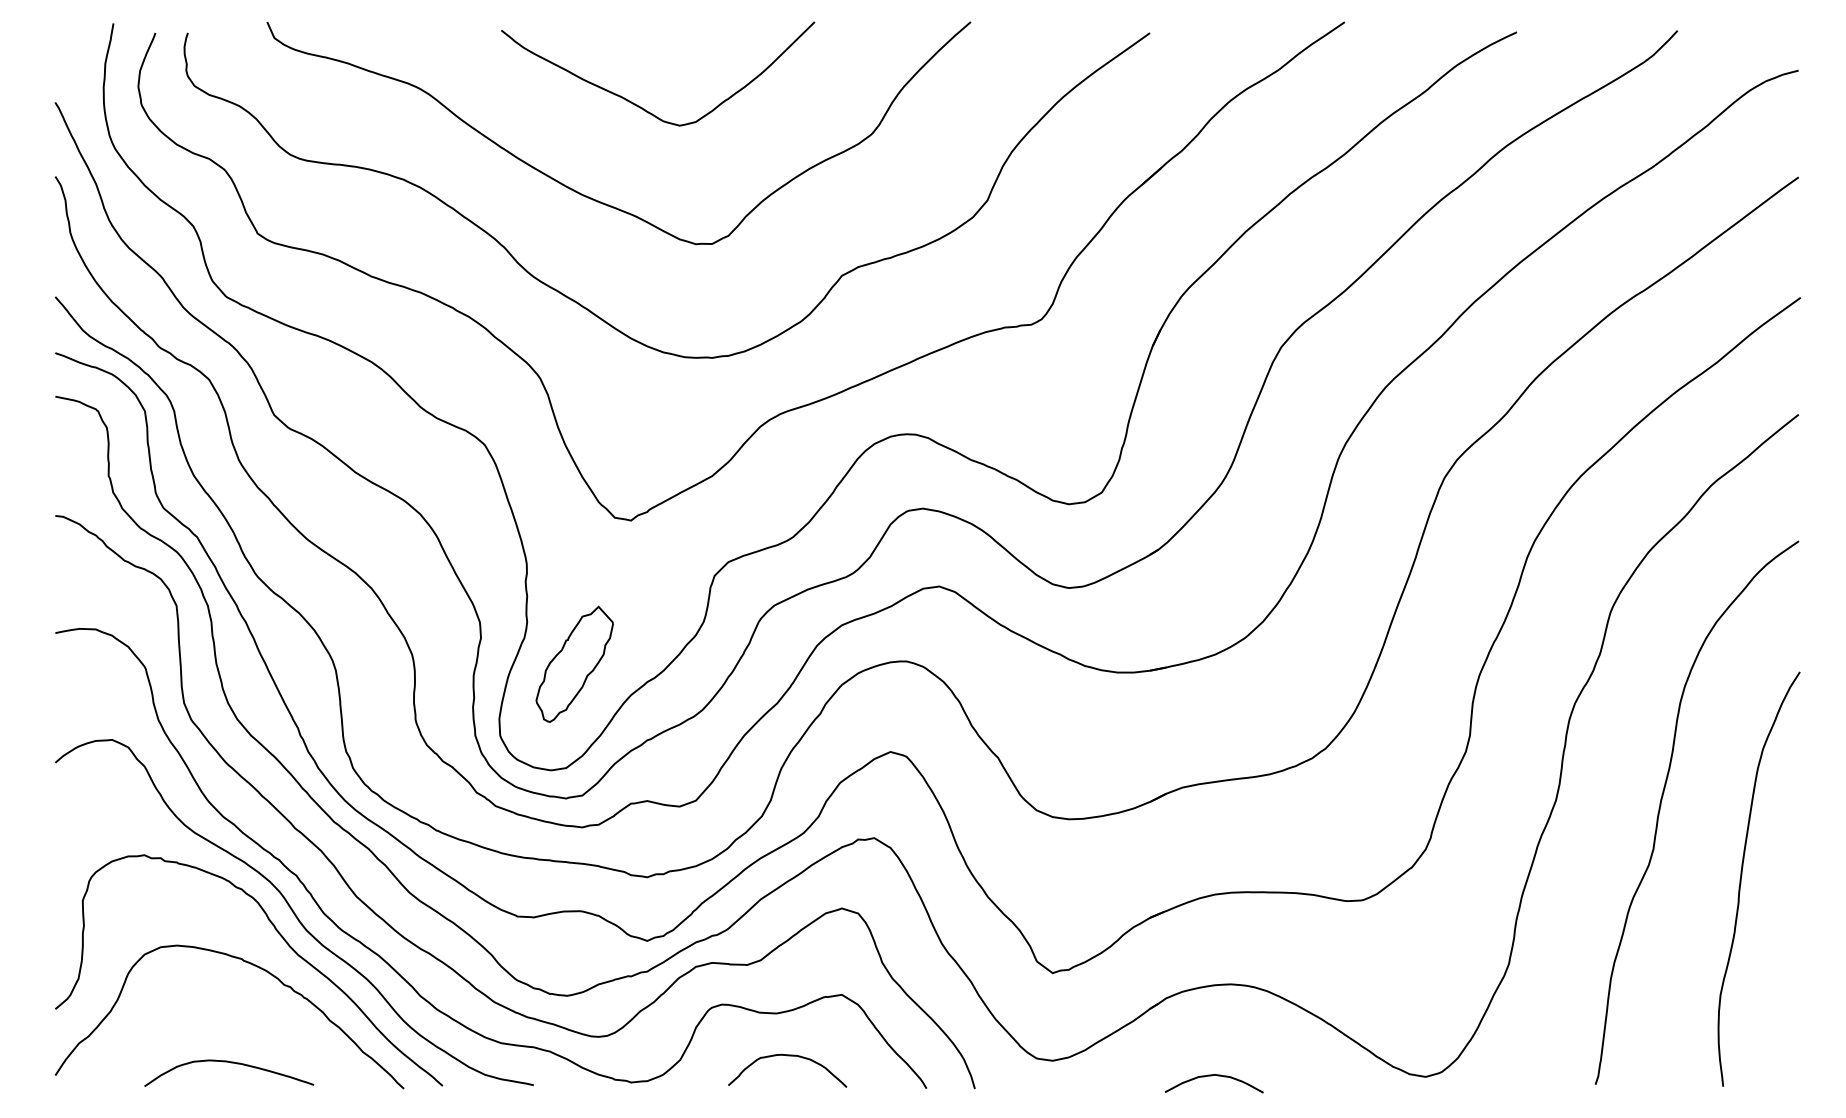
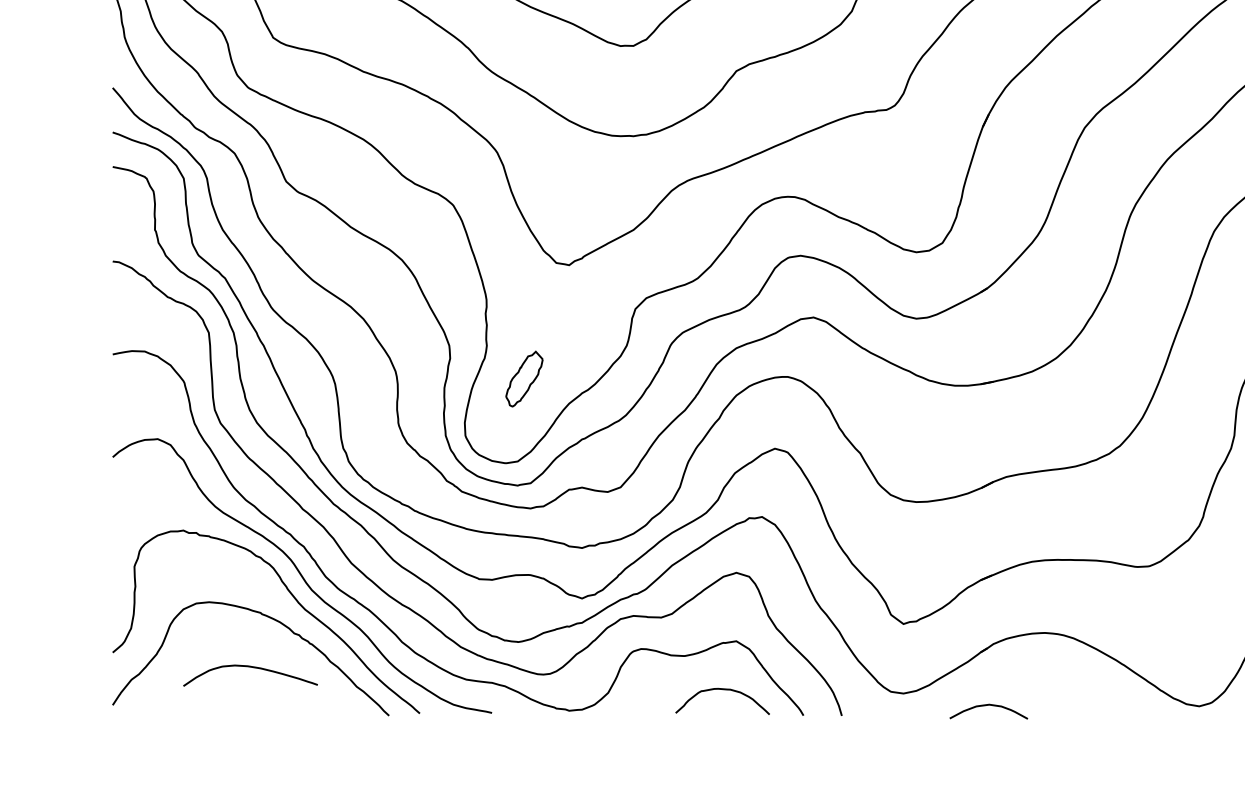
part: (574, 663) -> (524, 378), size x0.6
curve: (787, 1056) -> (722, 690), moved
curve: (230, 1063) -> (251, 667), moved
curve: (1212, 1076) -> (987, 706), moved

